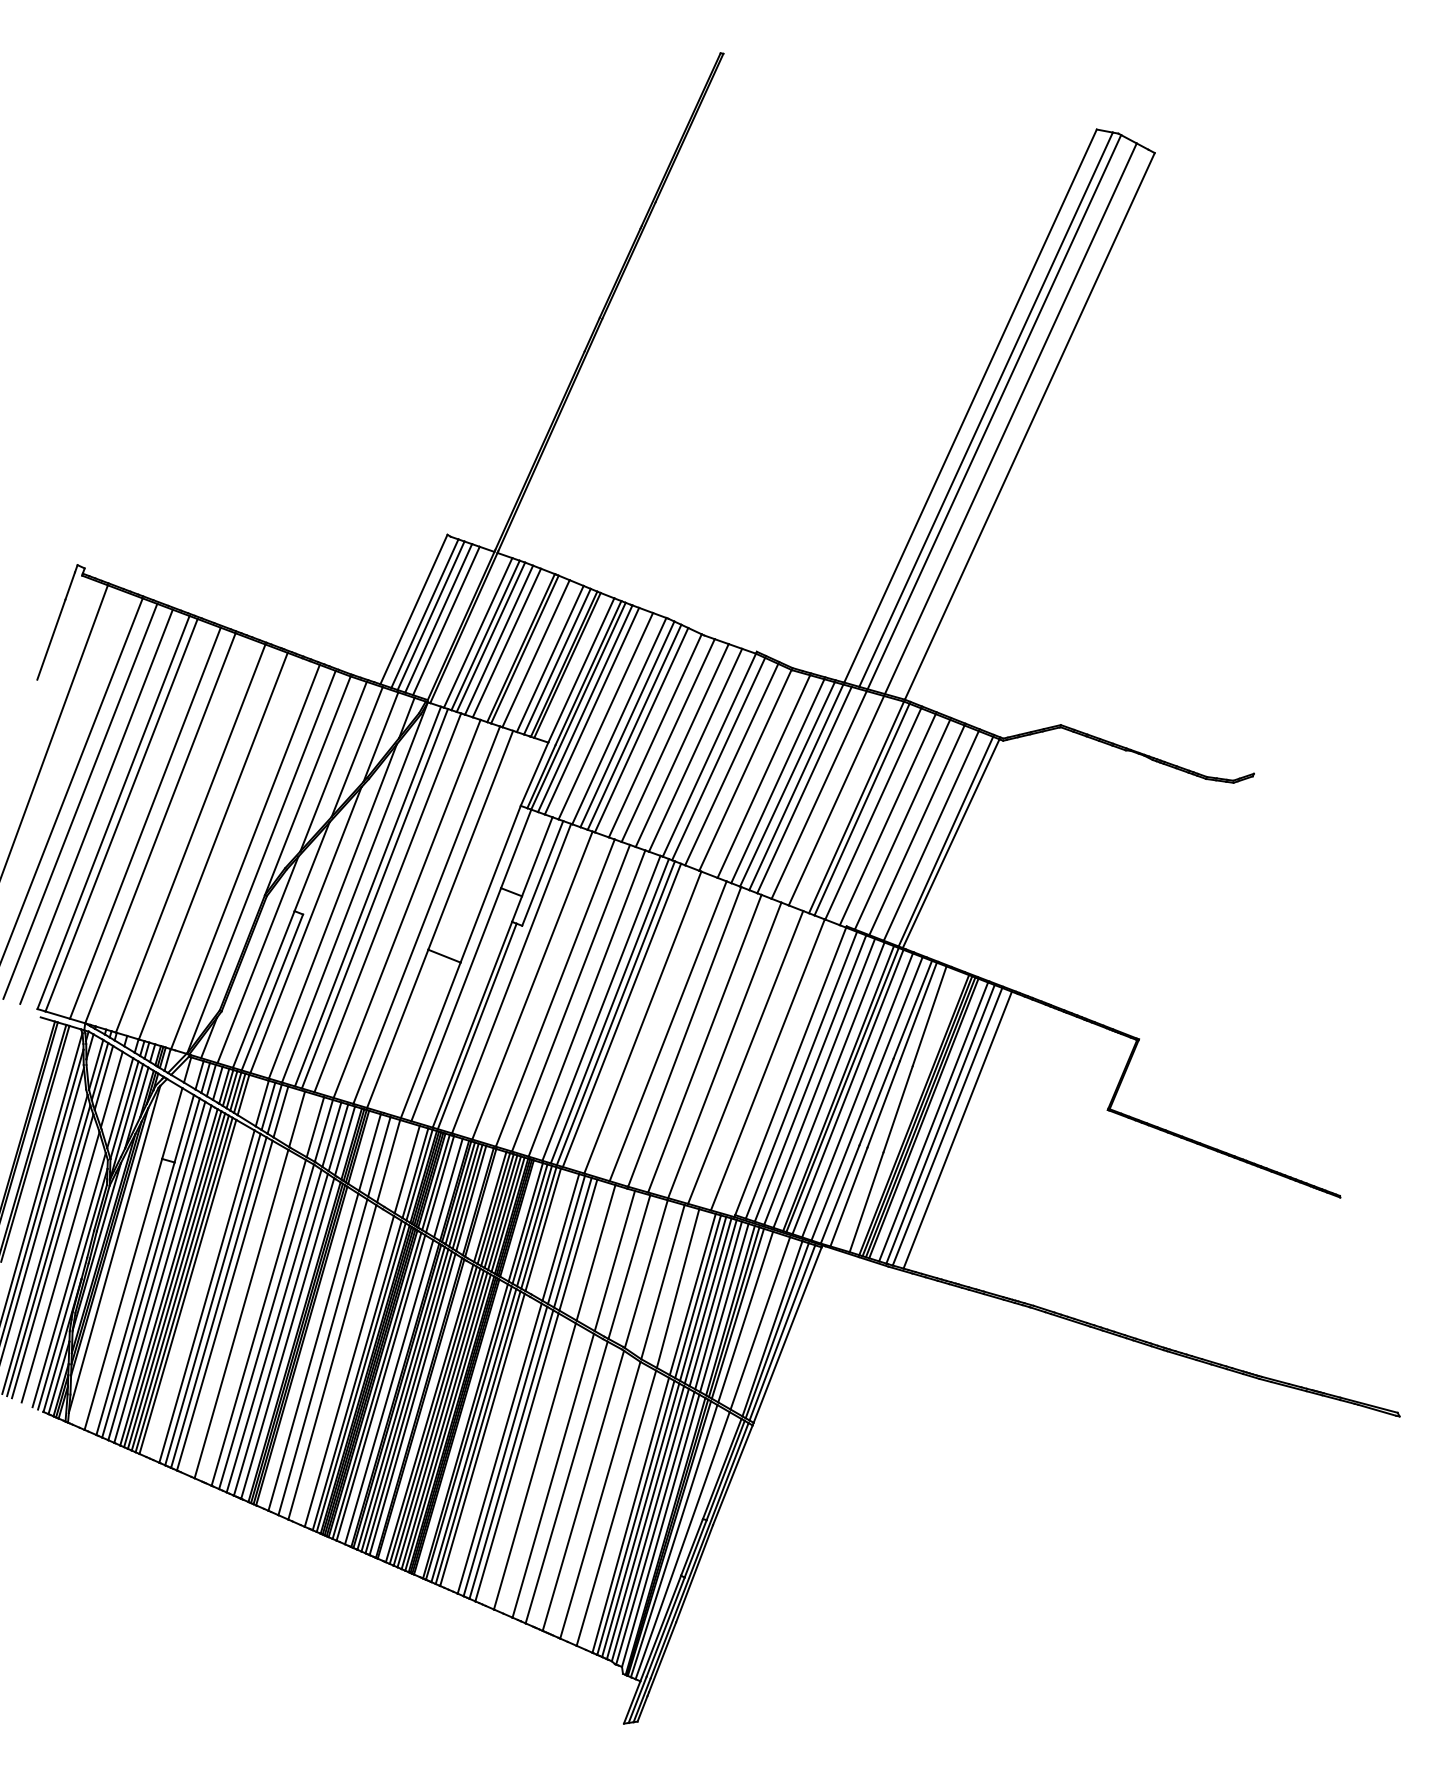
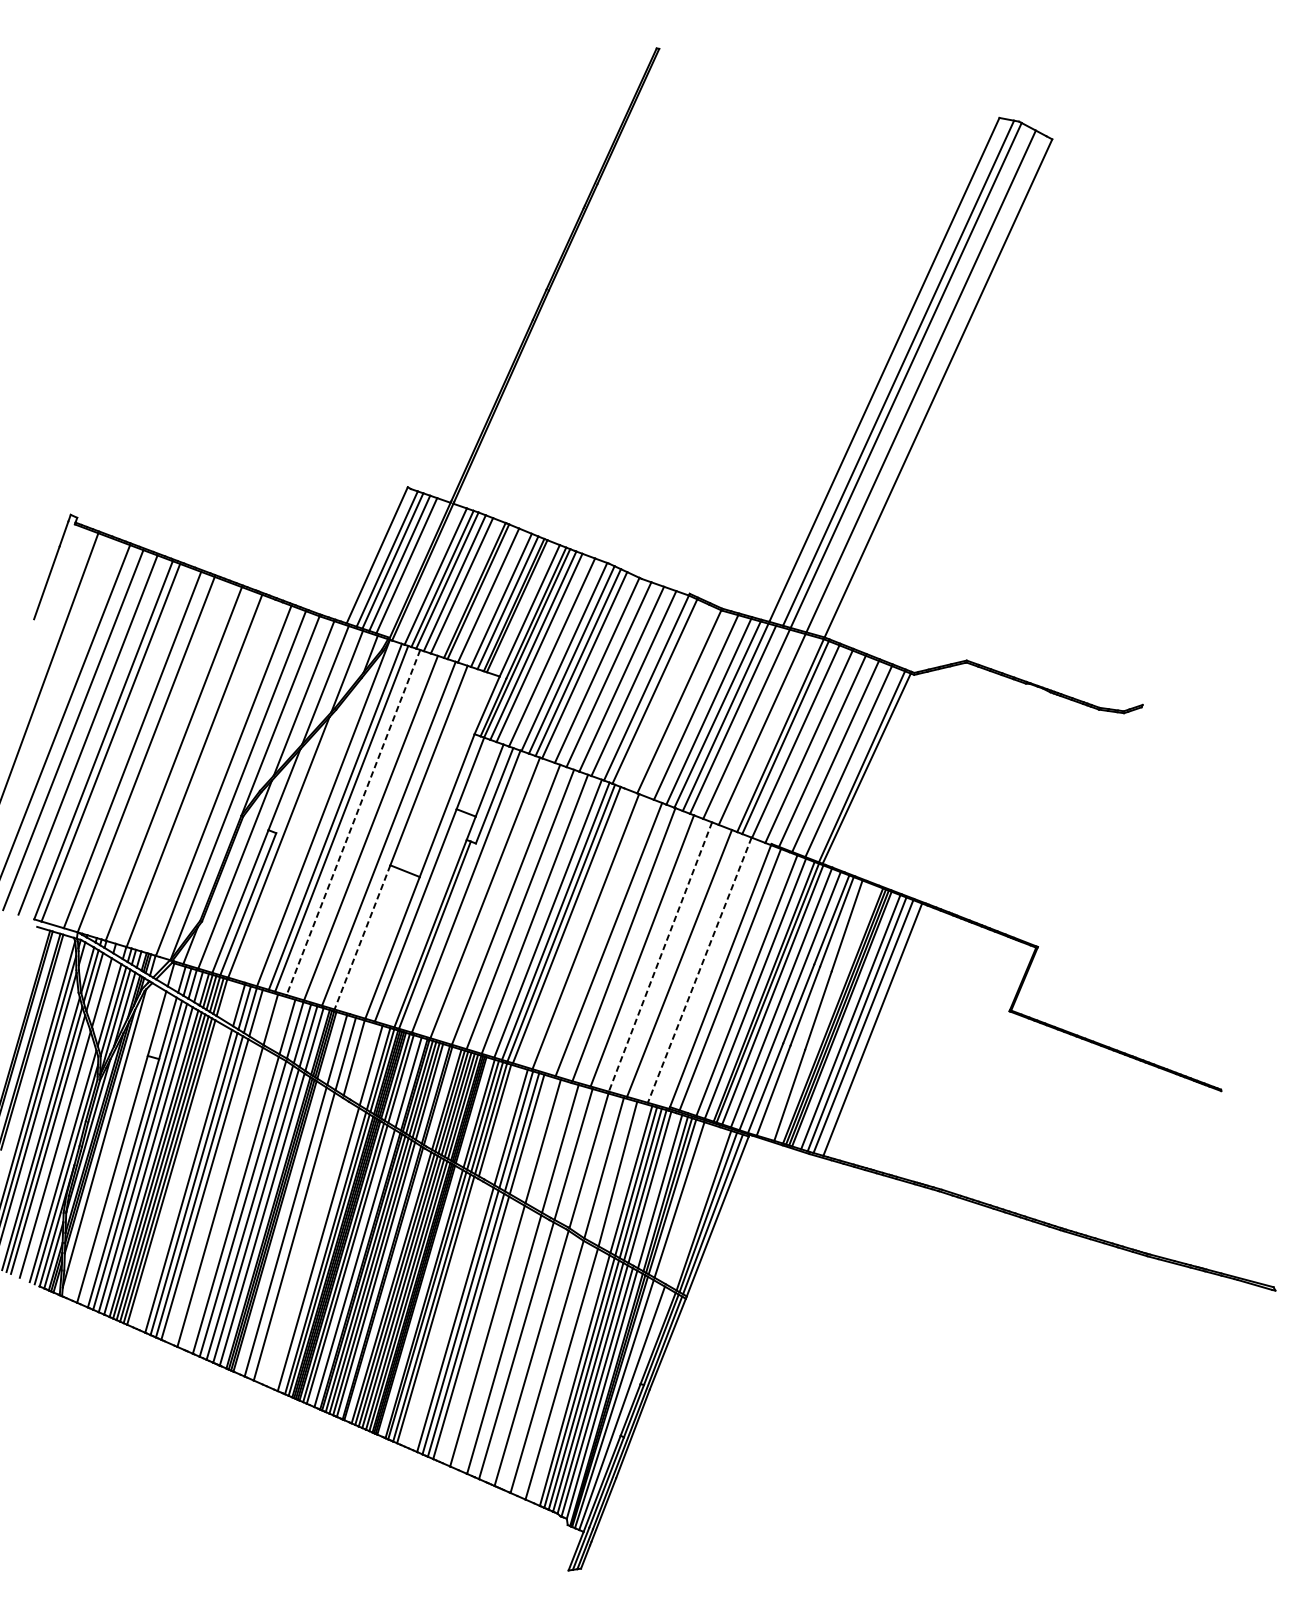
line: (731, 764) -> (666, 696), removed
line: (387, 903) -> (353, 823), solid -> dashed
line: (332, 911) -> (303, 830), removed
line: (397, 1028) -> (362, 937), solid -> dashed
line: (724, 1050) -> (660, 957), solid -> dashed
line: (767, 1065) -> (699, 970), solid -> dashed
line: (810, 1078) -> (738, 982), removed
line: (718, 1305) -> (654, 1189), removed
line: (760, 1323) -> (693, 1205), removed
line: (332, 1362) -> (303, 1241), removed
line: (482, 1439) -> (439, 1311), removed

